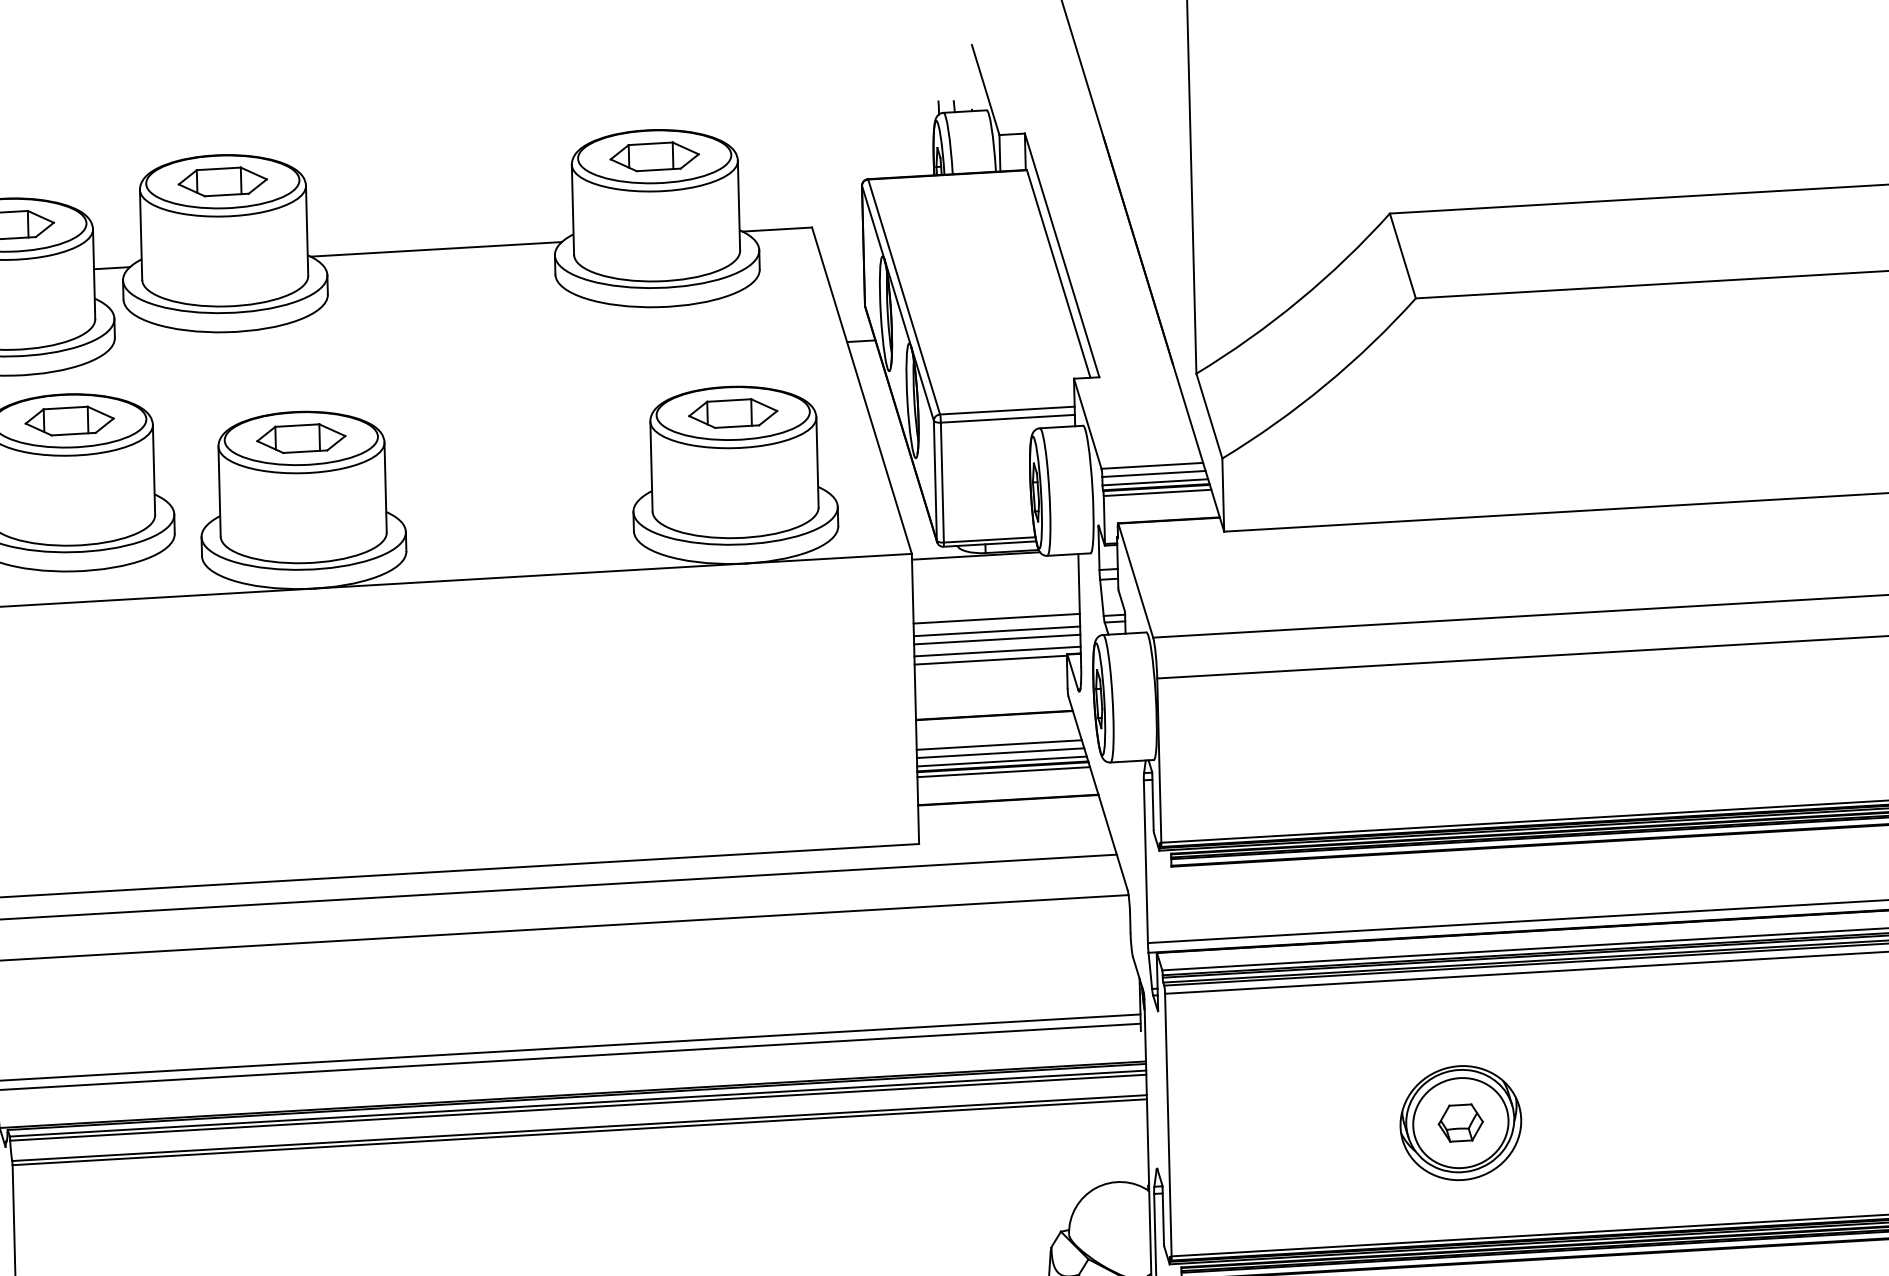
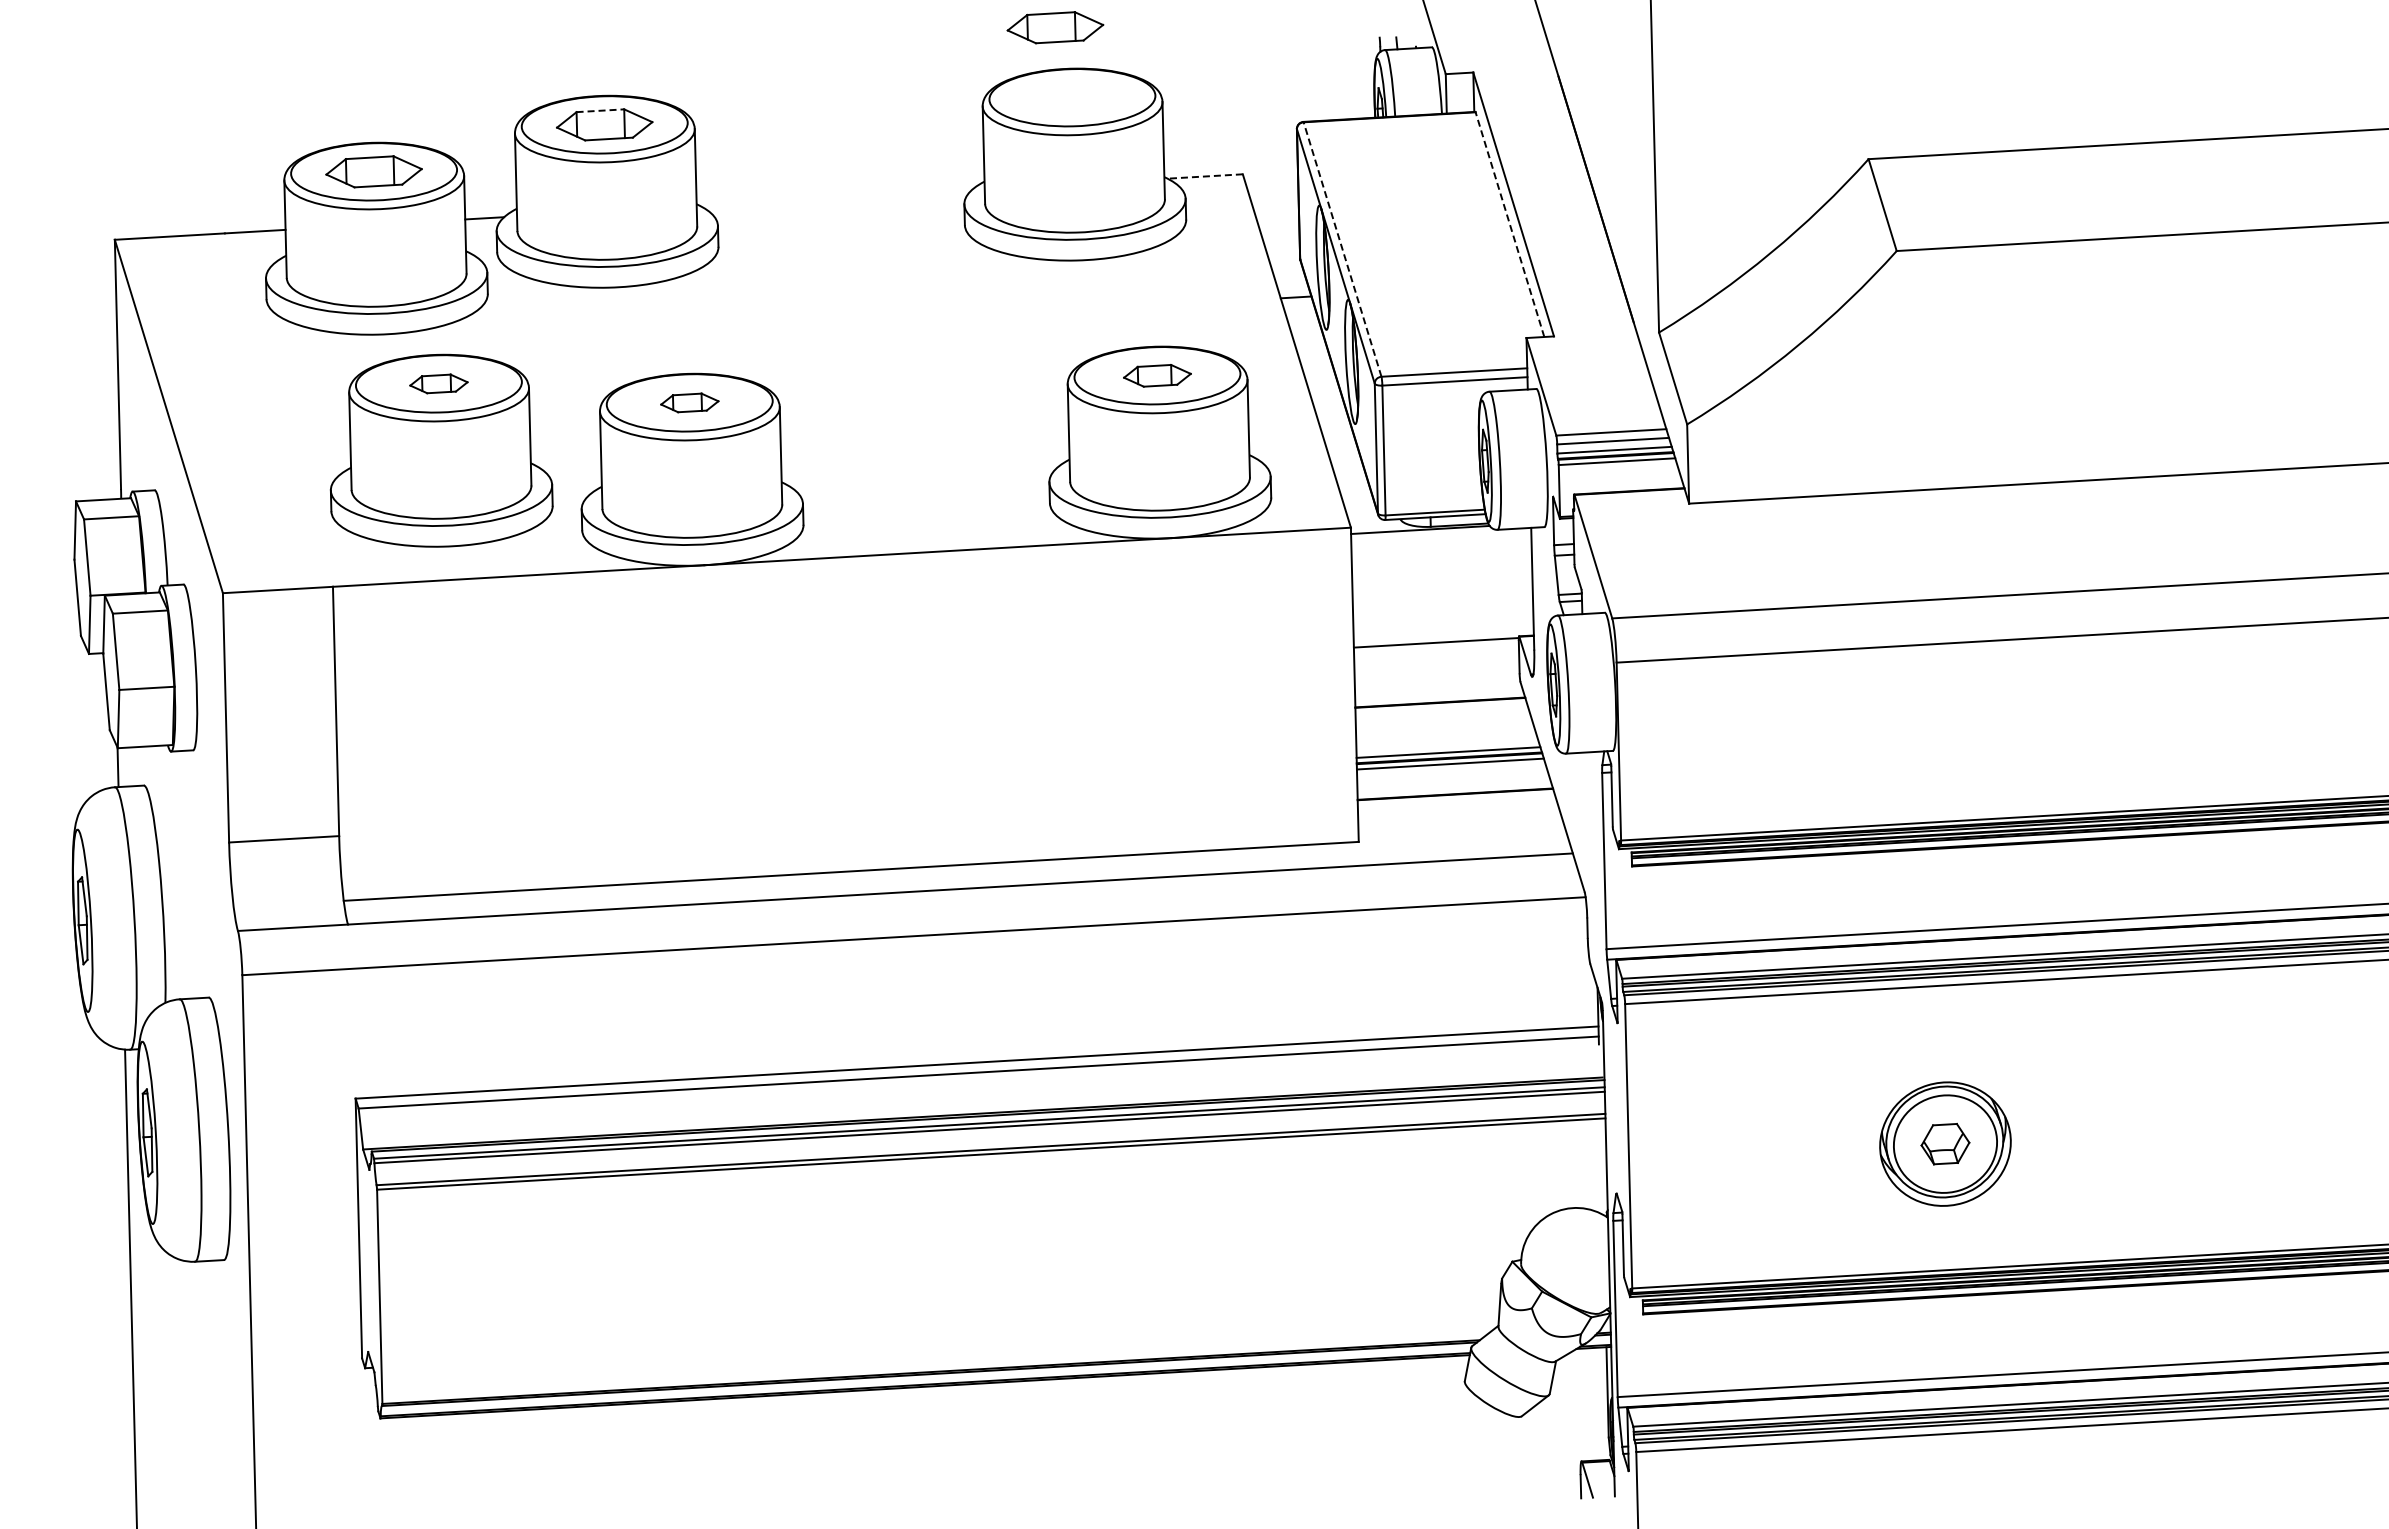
part: (654, 156) -> (1055, 27), moved
line: (218, 168) -> (600, 110), solid -> dashed
line: (777, 229) -> (1205, 176), solid -> dashed
line: (435, 248) -> (835, 197), removed
line: (1058, 273) -> (1509, 224), solid -> dashed
line: (904, 296) -> (1342, 249), solid -> dashed
part: (733, 413) -> (1157, 375), size x0.7
part: (69, 420) -> (438, 383), size x0.6
part: (301, 438) -> (689, 402), size x0.6
line: (996, 618) -> (1442, 597), removed
line: (997, 631) -> (1443, 611), removed
line: (997, 639) -> (1443, 620), removed
line: (997, 651) -> (1443, 633), removed
line: (999, 744) -> (1445, 734), removed
line: (1000, 753) -> (1446, 743), removed

